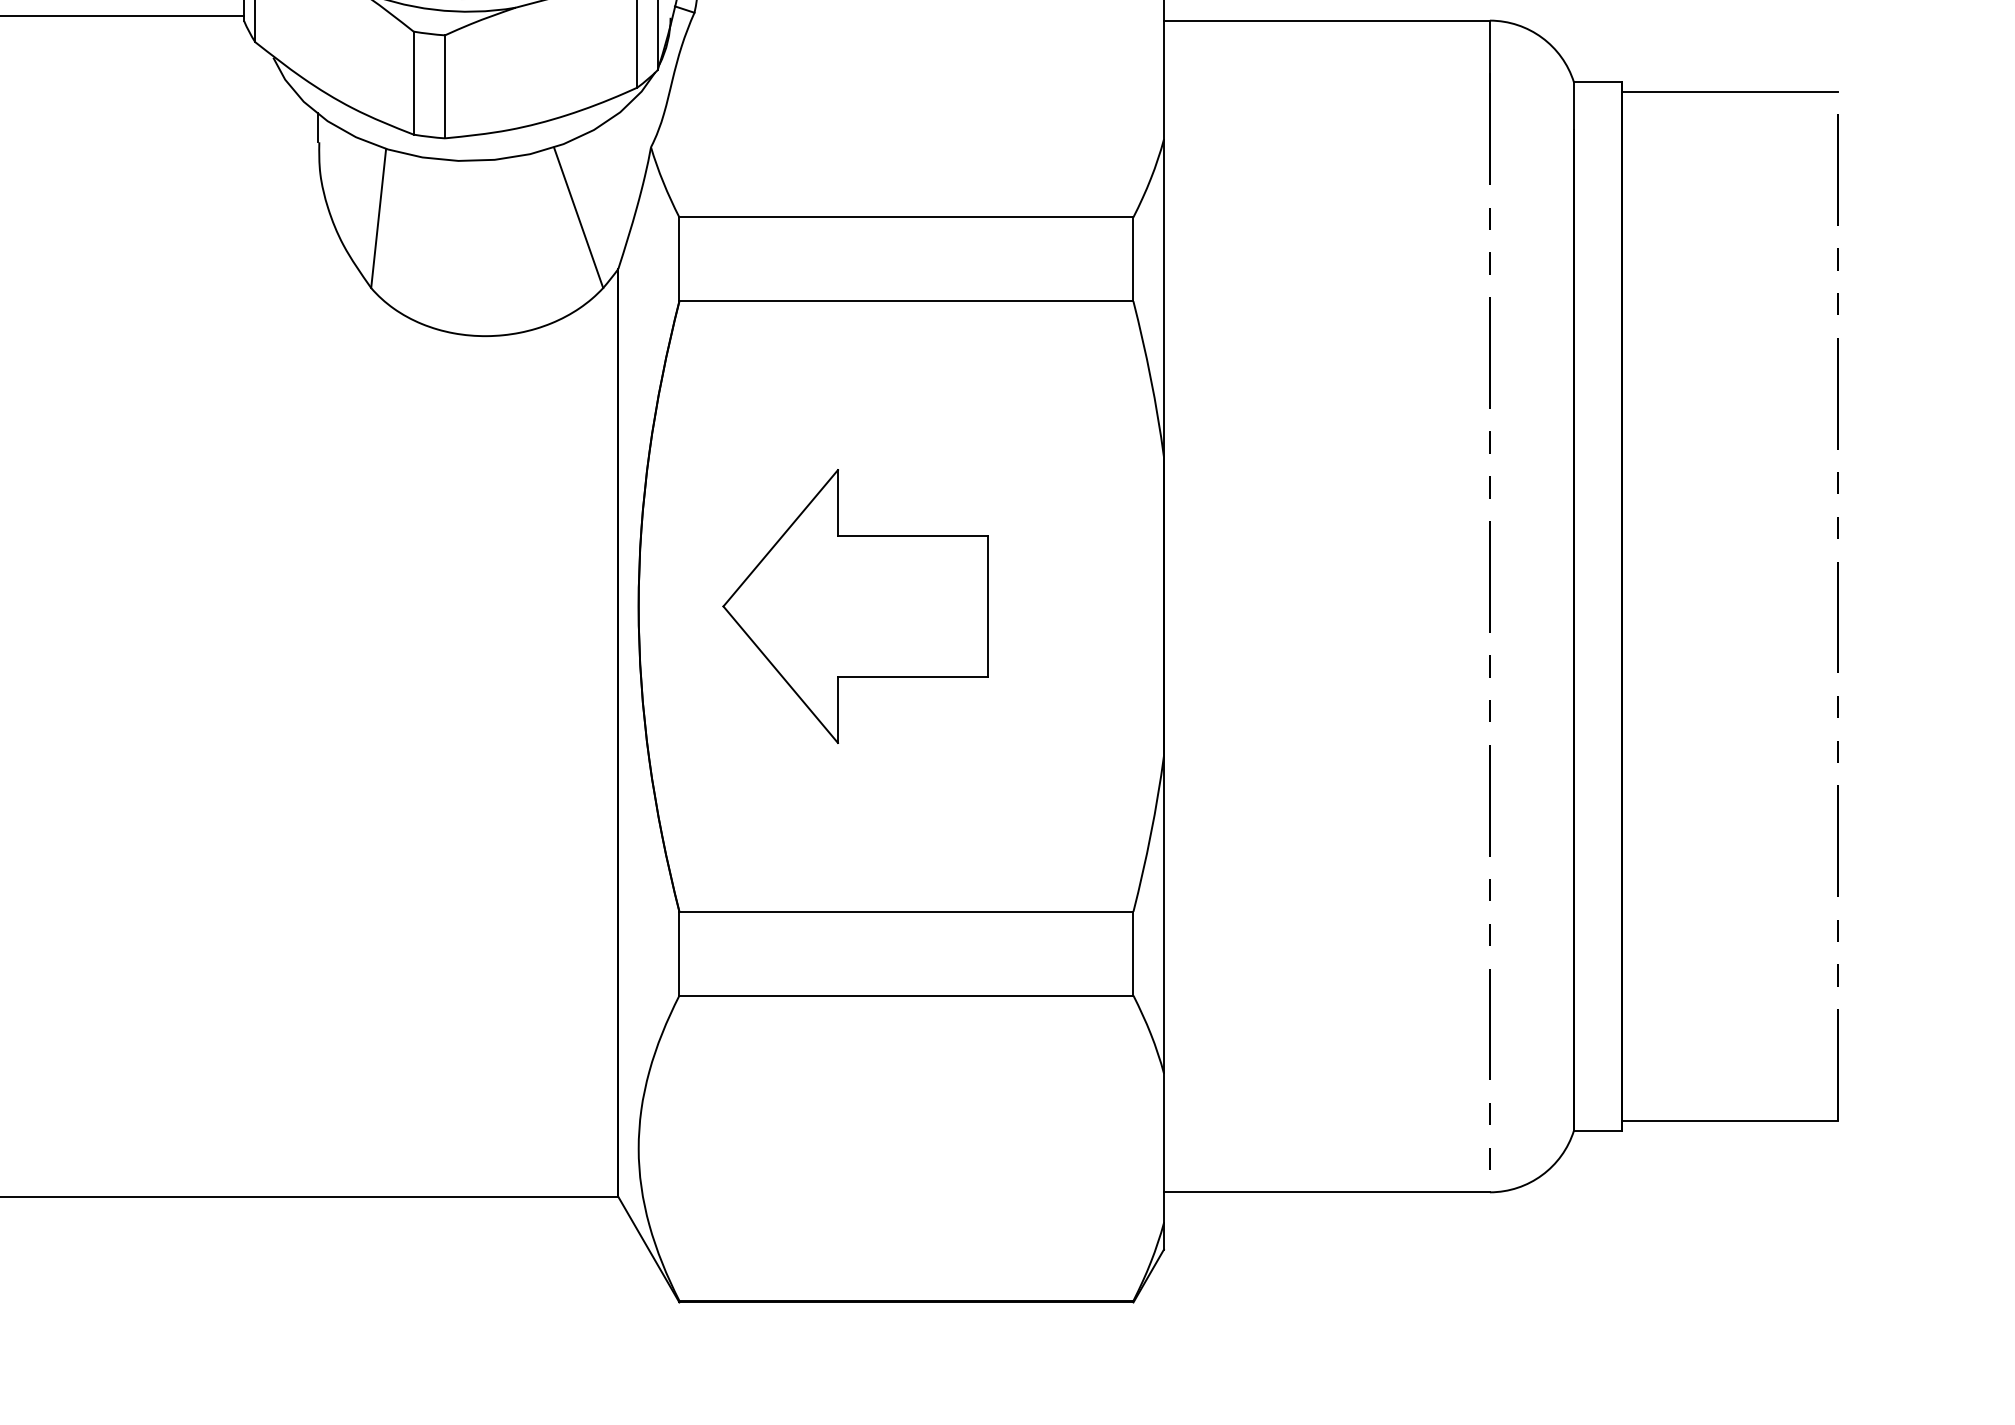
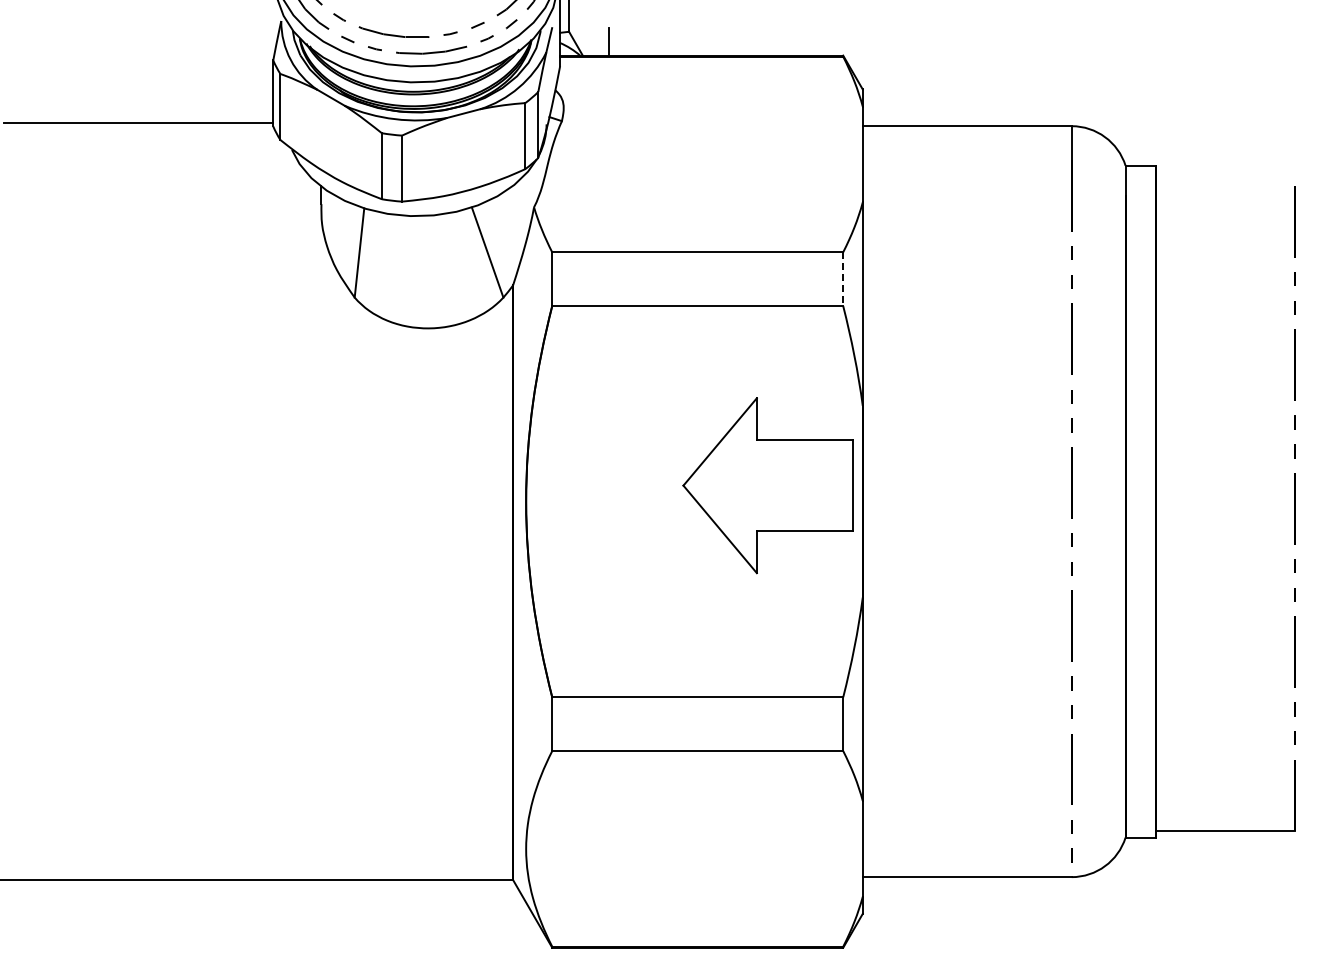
line: (1729, 91) -> (1225, 171), removed
line: (1133, 259) -> (843, 279), solid -> dashed
part: (854, 606) -> (767, 485), moved

